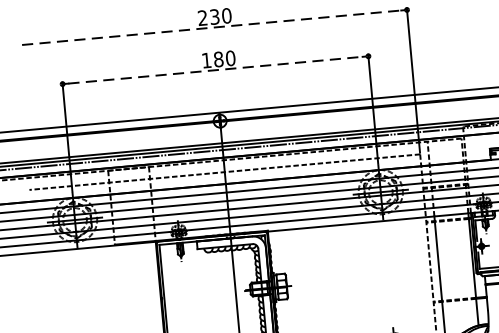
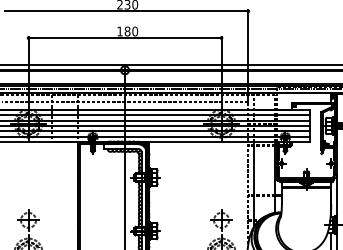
line: (212, 28) -> (125, 11), dashed -> solid
line: (216, 70) -> (125, 38), dashed -> solid

